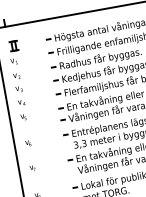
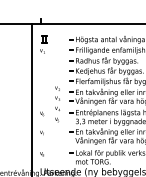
text: (20, 97) -> (57, 104), moved

